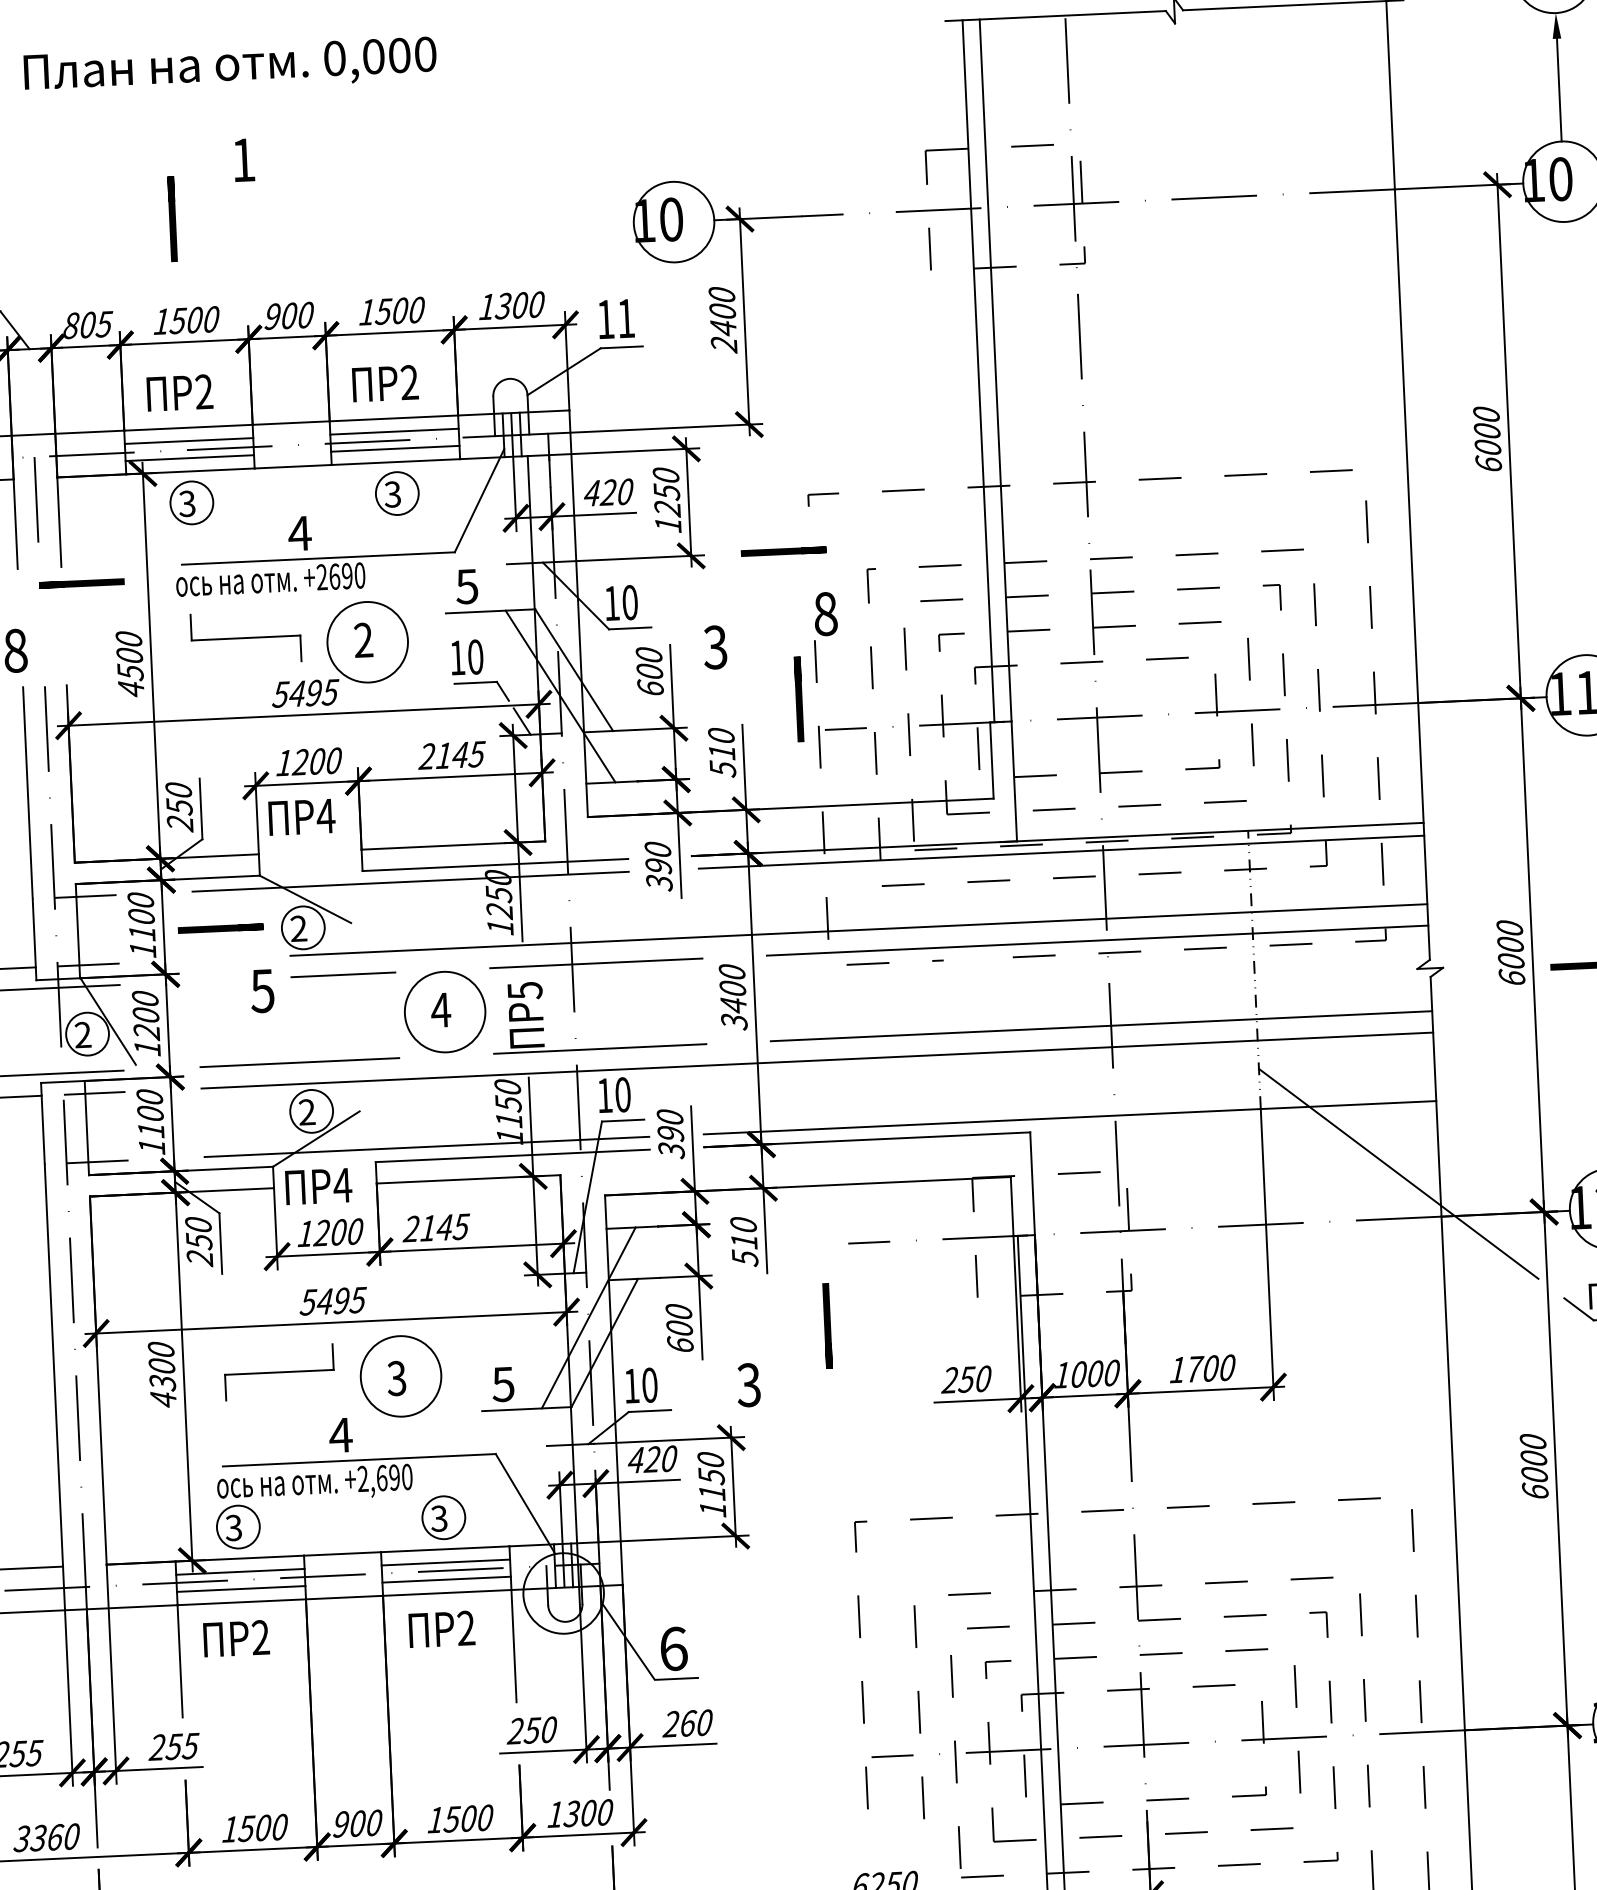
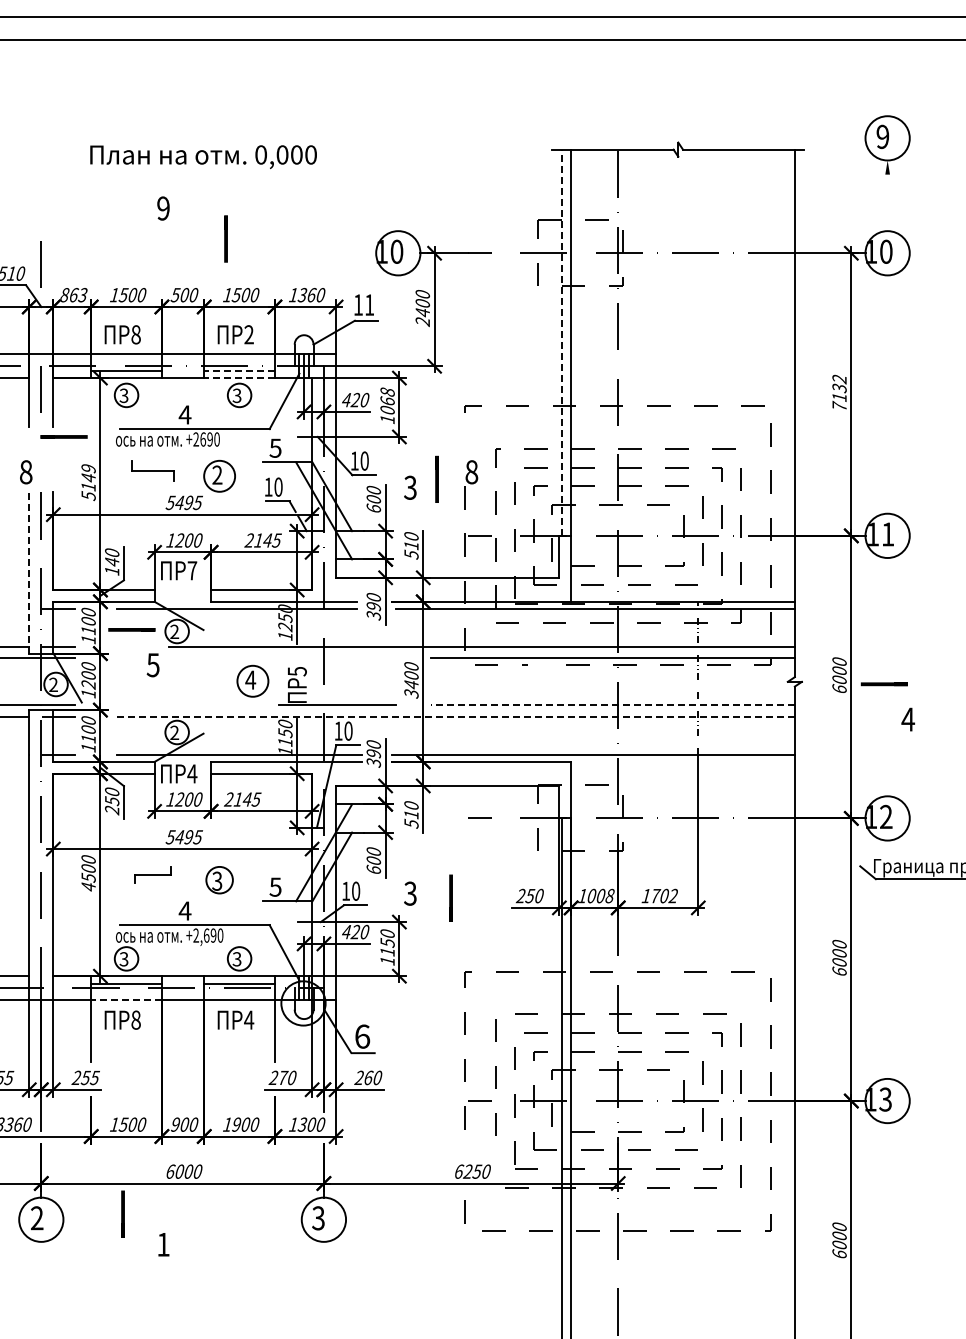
text: (230, 66) -> (203, 156), moved
line: (1559, 89) -> (887, 202), removed
text: (243, 160) -> (163, 208), 1 -> 9
line: (171, 218) -> (225, 238), moved
line: (24, 272) -> (40, 264), added
text: (519, 306) -> (311, 295), 1300 -> 1360
text: (272, 315) -> (175, 294), 900 -> 500
text: (96, 325) -> (78, 295), 805 -> 863
line: (978, 370) -> (561, 342), solid -> dashed
text: (203, 391) -> (135, 334), 2 -> 8
line: (394, 431) -> (239, 361), removed
text: (1487, 438) -> (839, 392), 6000 -> 7132
line: (188, 441) -> (126, 361), removed
line: (395, 448) -> (239, 370), solid -> dashed
line: (395, 462) -> (239, 378), solid -> dashed
text: (666, 492) -> (387, 401), 1250 -> 1068
line: (782, 550) -> (449, 436), removed
part: (245, 637) -> (152, 470), size x0.7
circle: (367, 642) -> (219, 476), size x0.7
text: (129, 664) -> (88, 482), 4500 -> 5149
line: (797, 697) -> (436, 478), moved
text: (180, 815) -> (112, 566), 250 -> 140
text: (326, 815) -> (192, 570), 4 -> 7
line: (30, 834) -> (29, 573), solid -> dashed
line: (595, 963) -> (336, 658), removed
line: (342, 973) -> (197, 657), removed
circle: (444, 1012) -> (252, 681), size x0.7
line: (1100, 1026) -> (612, 705), solid -> dashed
line: (818, 1061) -> (456, 717), solid -> dashed
line: (299, 1062) -> (171, 705), removed
line: (1398, 1173) -> (772, 793), removed
line: (826, 1324) -> (450, 897), moved
text: (1227, 1368) -> (673, 896), 1700 -> 1702
part: (278, 1371) -> (152, 874), size x0.6
text: (1110, 1372) -> (609, 895), 1000 -> 1008
circle: (400, 1376) -> (219, 880), size x0.6
text: (162, 1380) -> (88, 876), 4300 -> 4500
line: (446, 1578) -> (239, 992), removed
line: (241, 1588) -> (126, 992), removed
line: (241, 1602) -> (126, 1000), solid -> dashed
text: (466, 1627) -> (249, 1019), 2 -> 4
text: (259, 1636) -> (135, 1019), 2 -> 8
text: (531, 1731) -> (282, 1078), 250 -> 270
text: (451, 1819) -> (236, 1124), 1500 -> 1900

